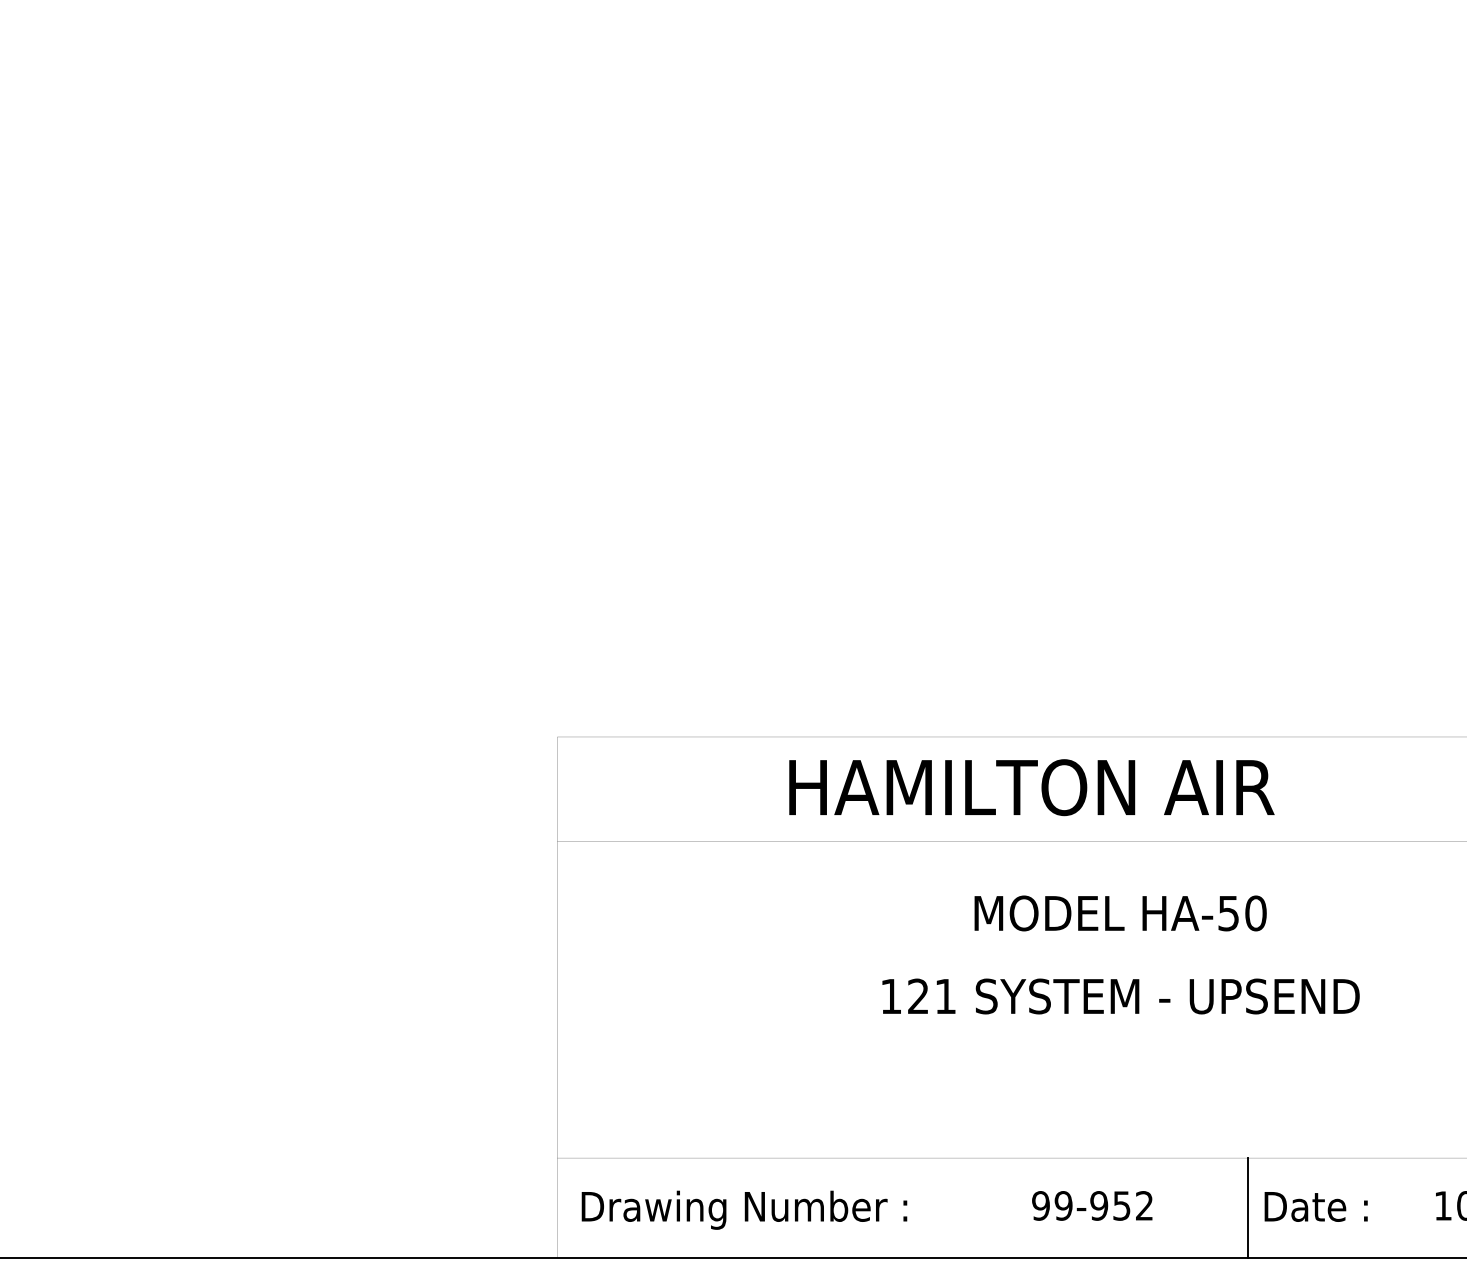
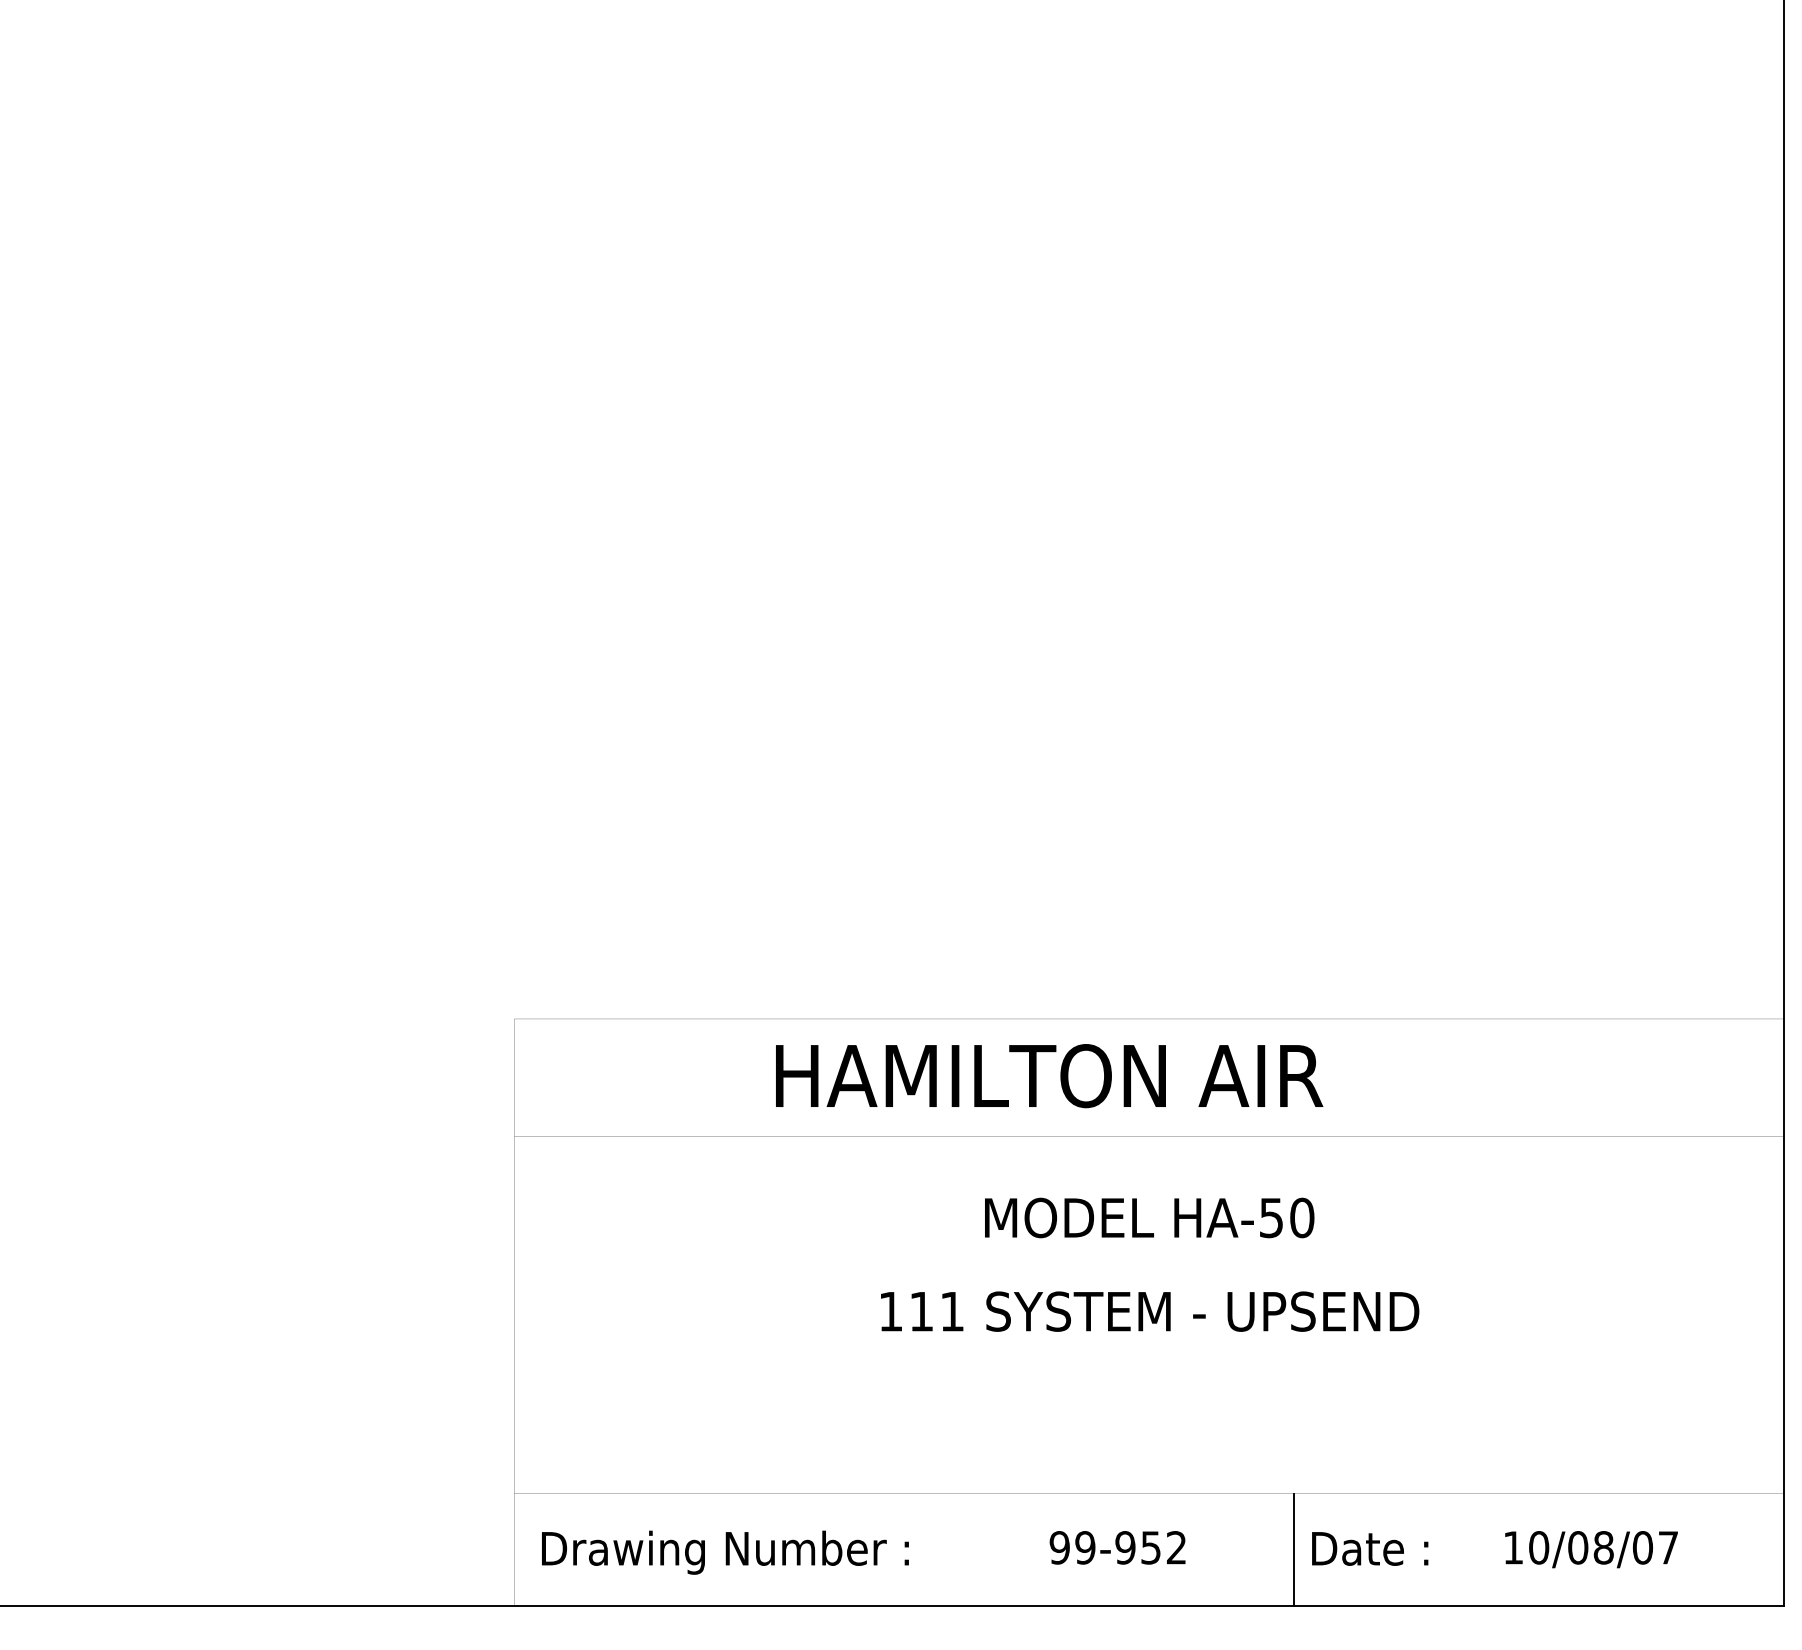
text: (918, 996) -> (921, 1311), 121 -> 111

